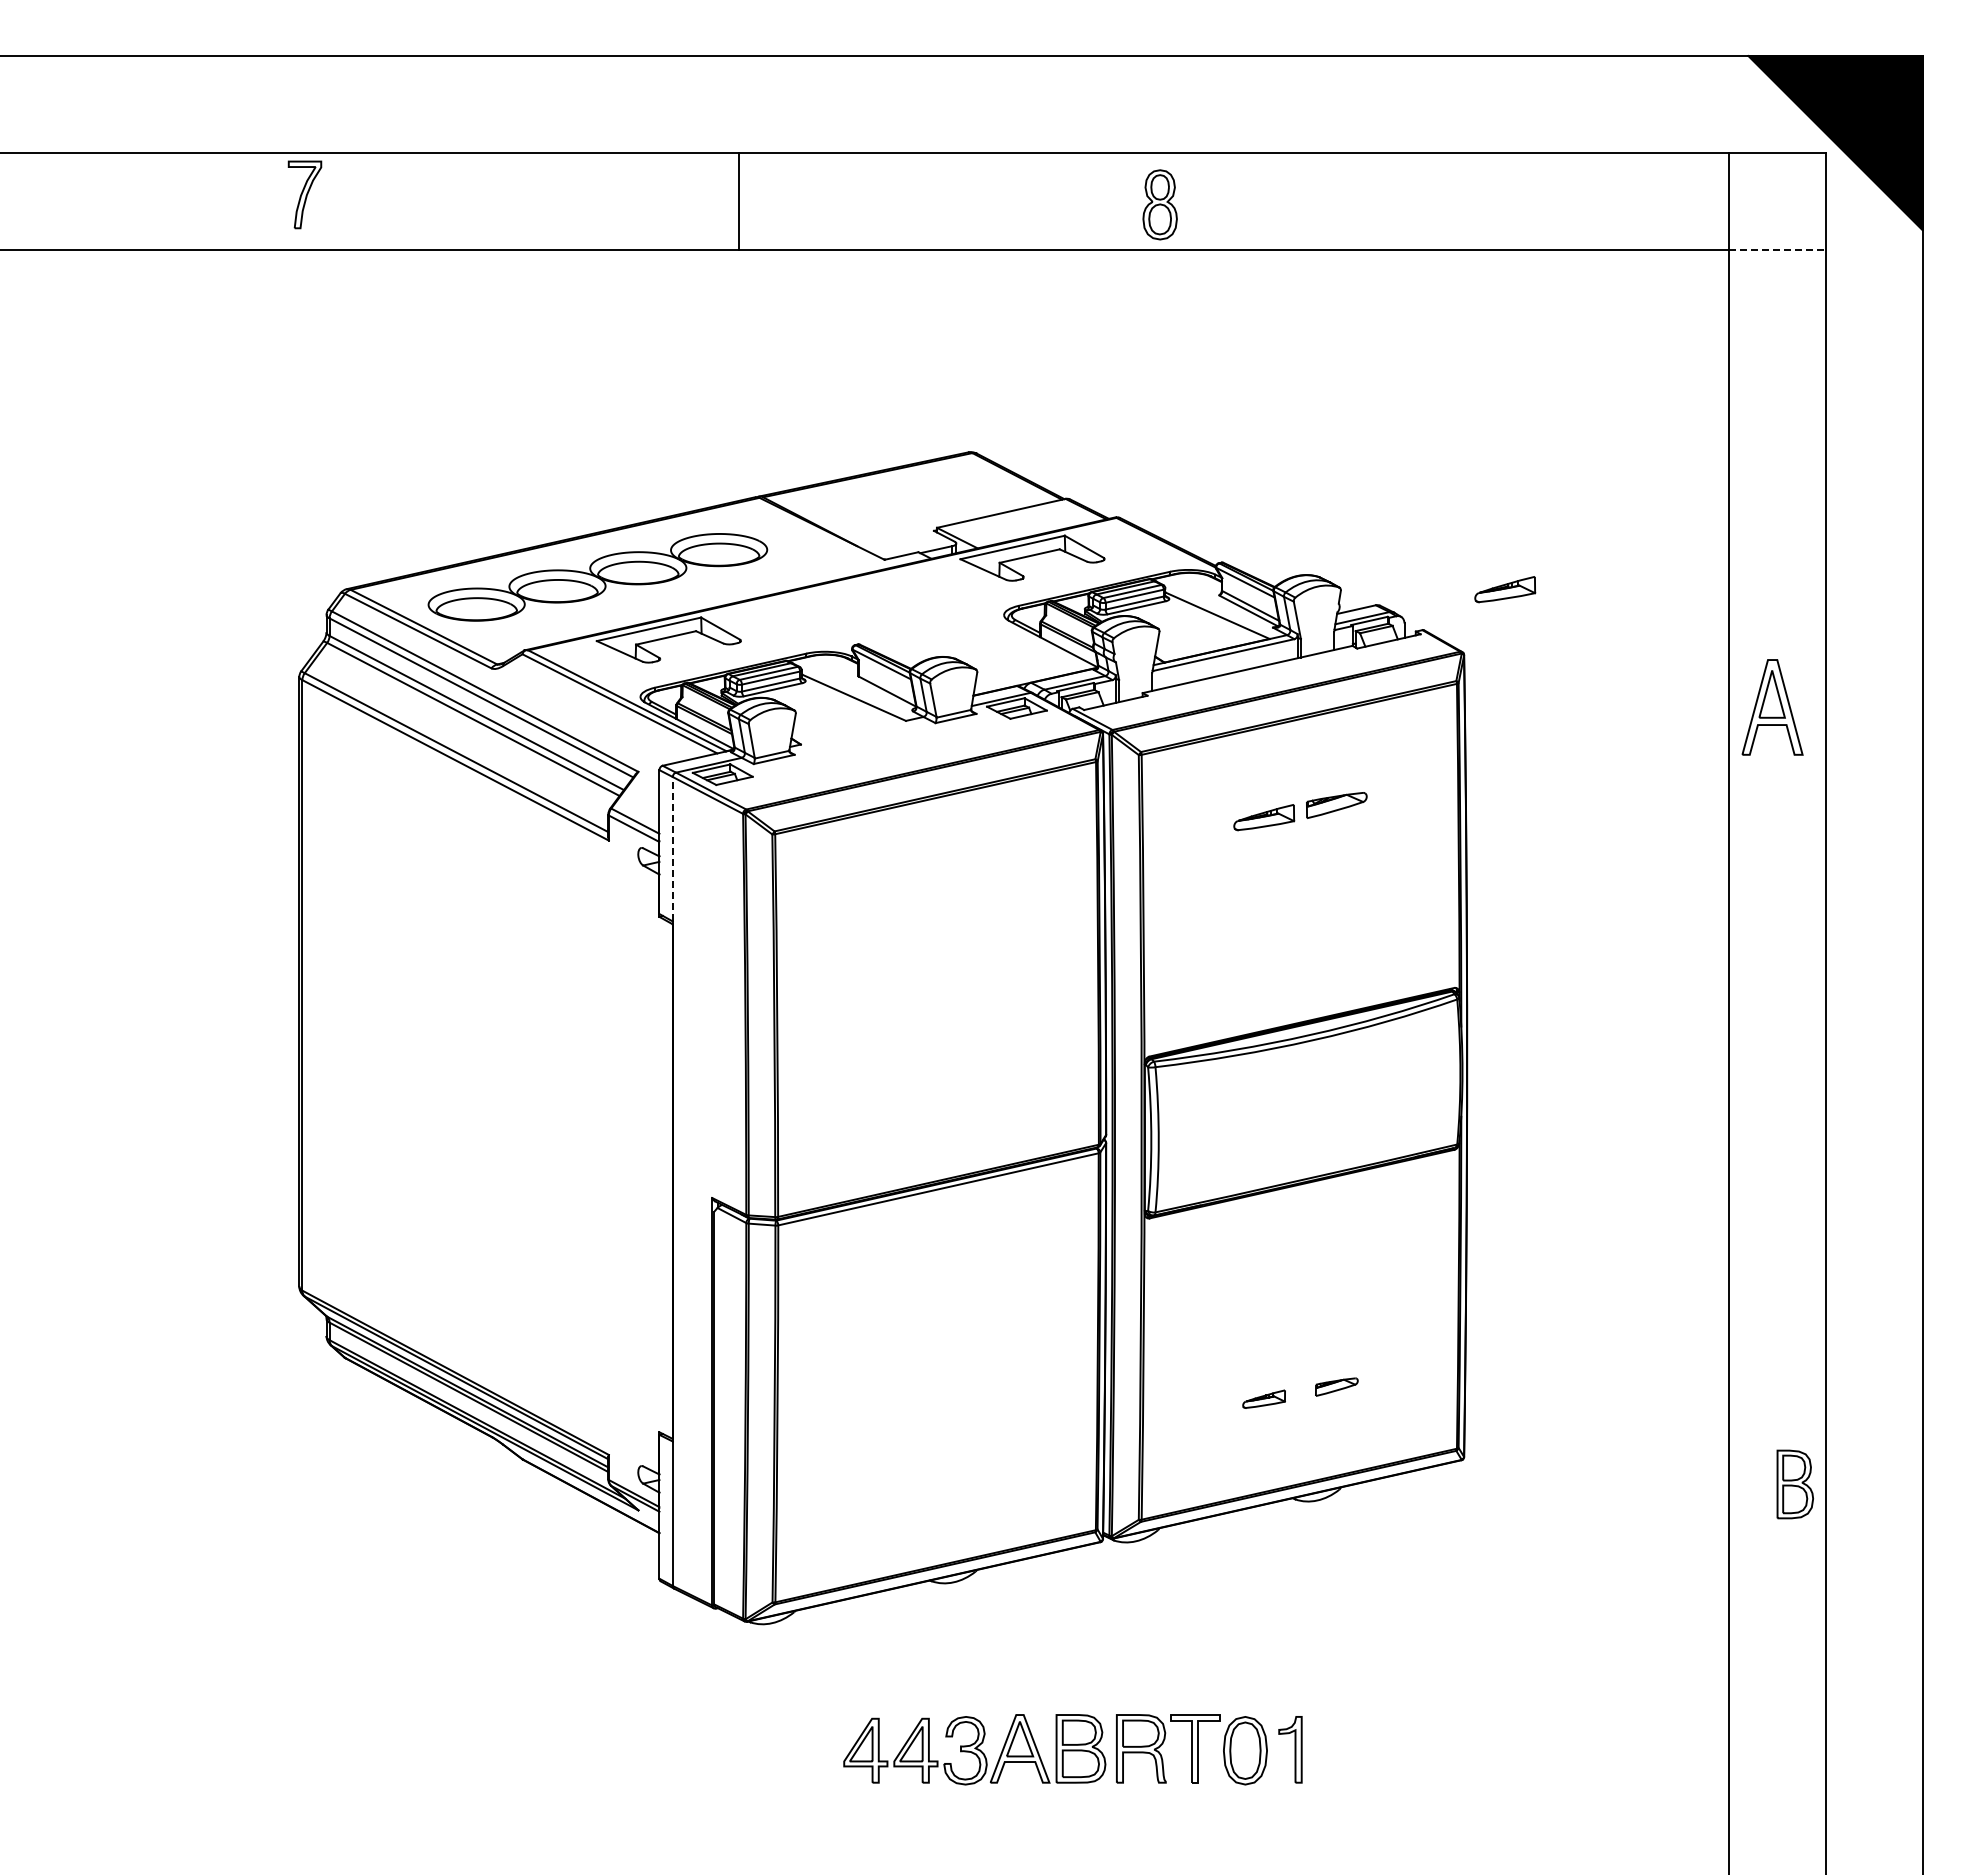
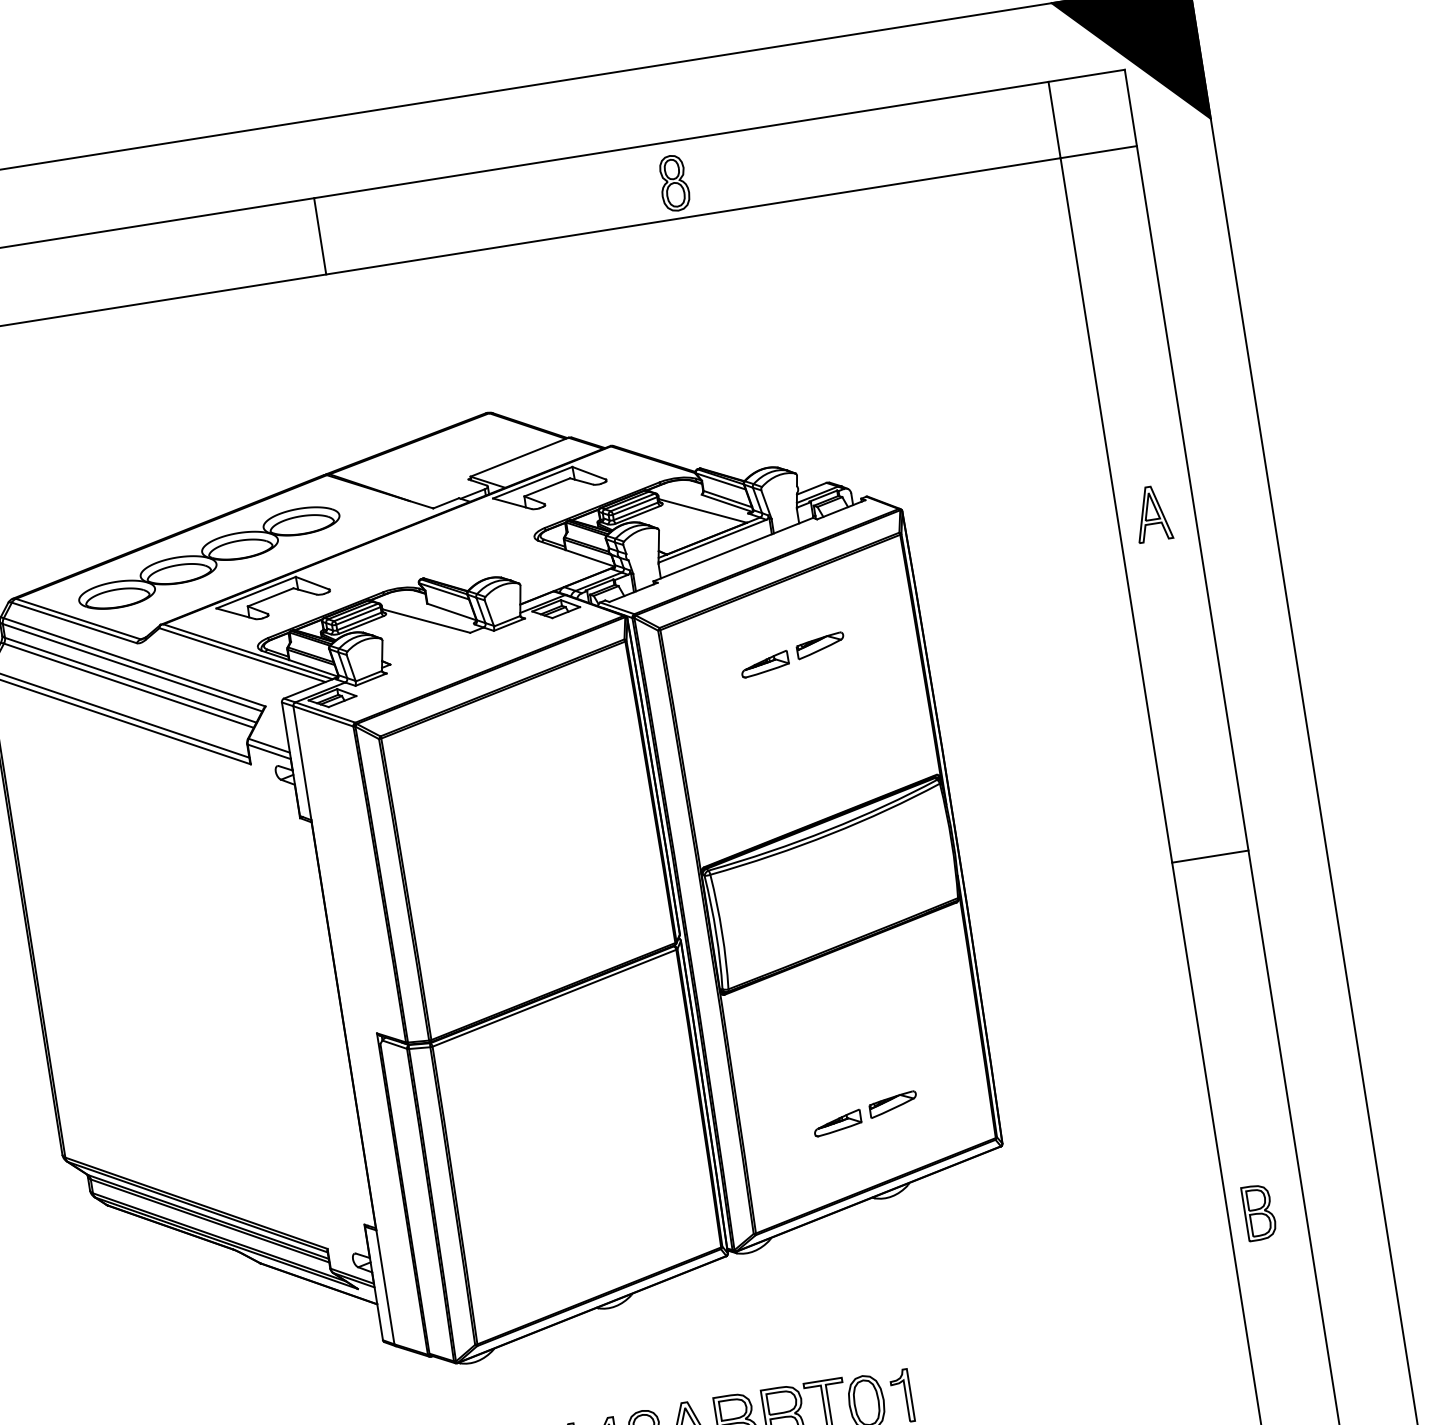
line: (739, 200) -> (320, 235), moved
part: (1159, 204) -> (673, 183), moved
line: (1777, 249) -> (1098, 152), dashed -> solid
part: (1505, 589) -> (926, 454), removed
part: (1772, 706) -> (1151, 513), size x0.71
line: (672, 848) -> (302, 762), dashed -> solid
line: (1777, 1142) -> (1210, 856), added
part: (1336, 1386) -> (893, 1104), size x1.43
part: (1263, 1398) -> (836, 1122), size x1.43
part: (1794, 1484) -> (1258, 1212), moved

